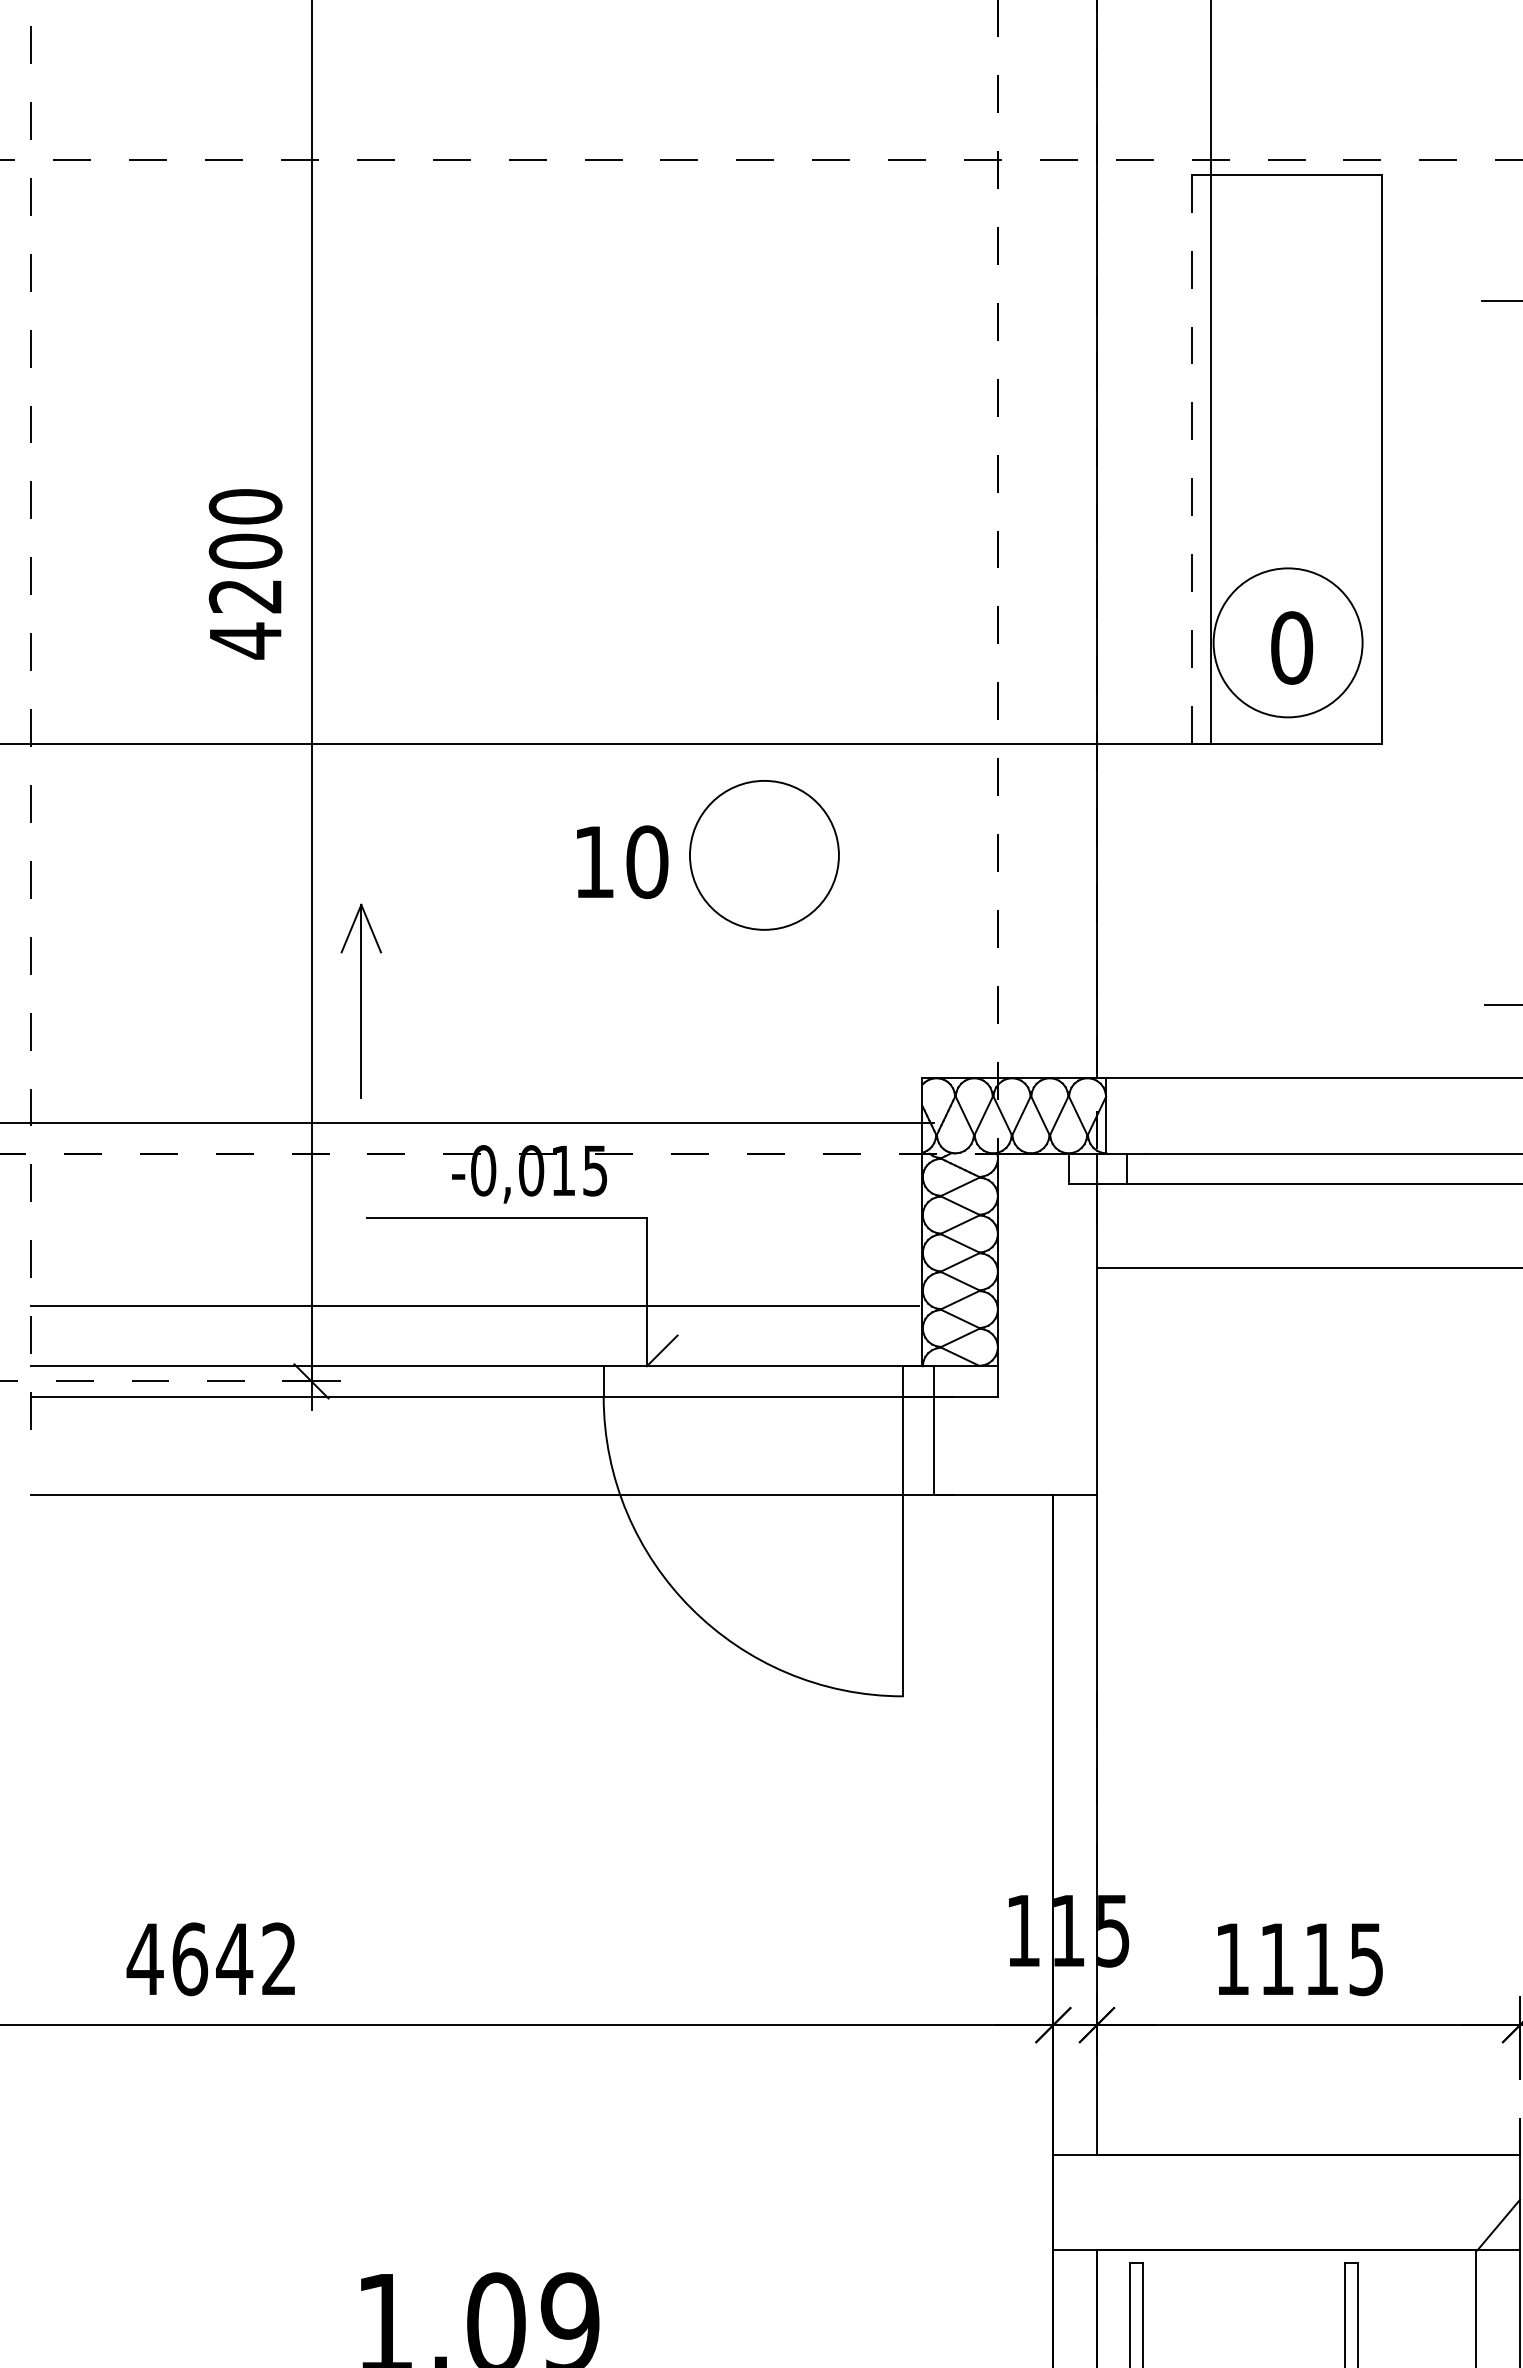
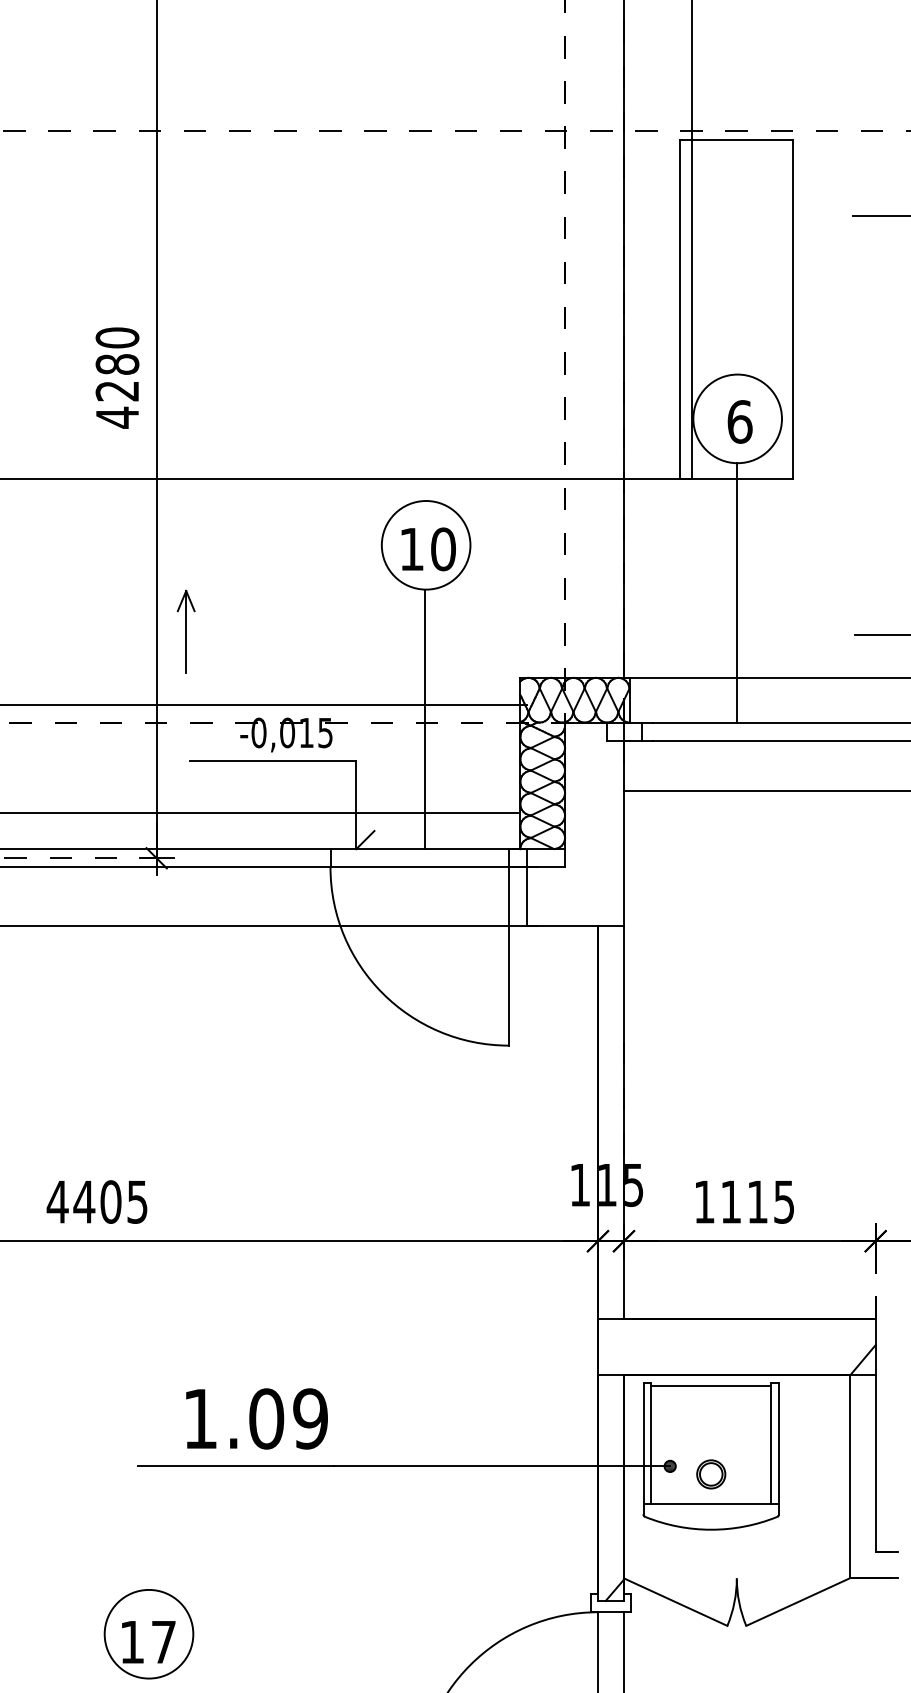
line: (1191, 458) -> (680, 309), dashed -> solid
text: (245, 551) -> (117, 364), 4200 -> 4280
text: (1291, 647) -> (739, 421), 0 -> 6
text: (622, 862) -> (428, 549), moved
line: (1286, 934) -> (736, 592), added
part: (359, 1000) -> (185, 631), size x0.71
line: (763, 1148) -> (425, 719), added
text: (233, 1958) -> (110, 1201), 4642 -> 4405
line: (1244, 2269) -> (711, 1386), added

